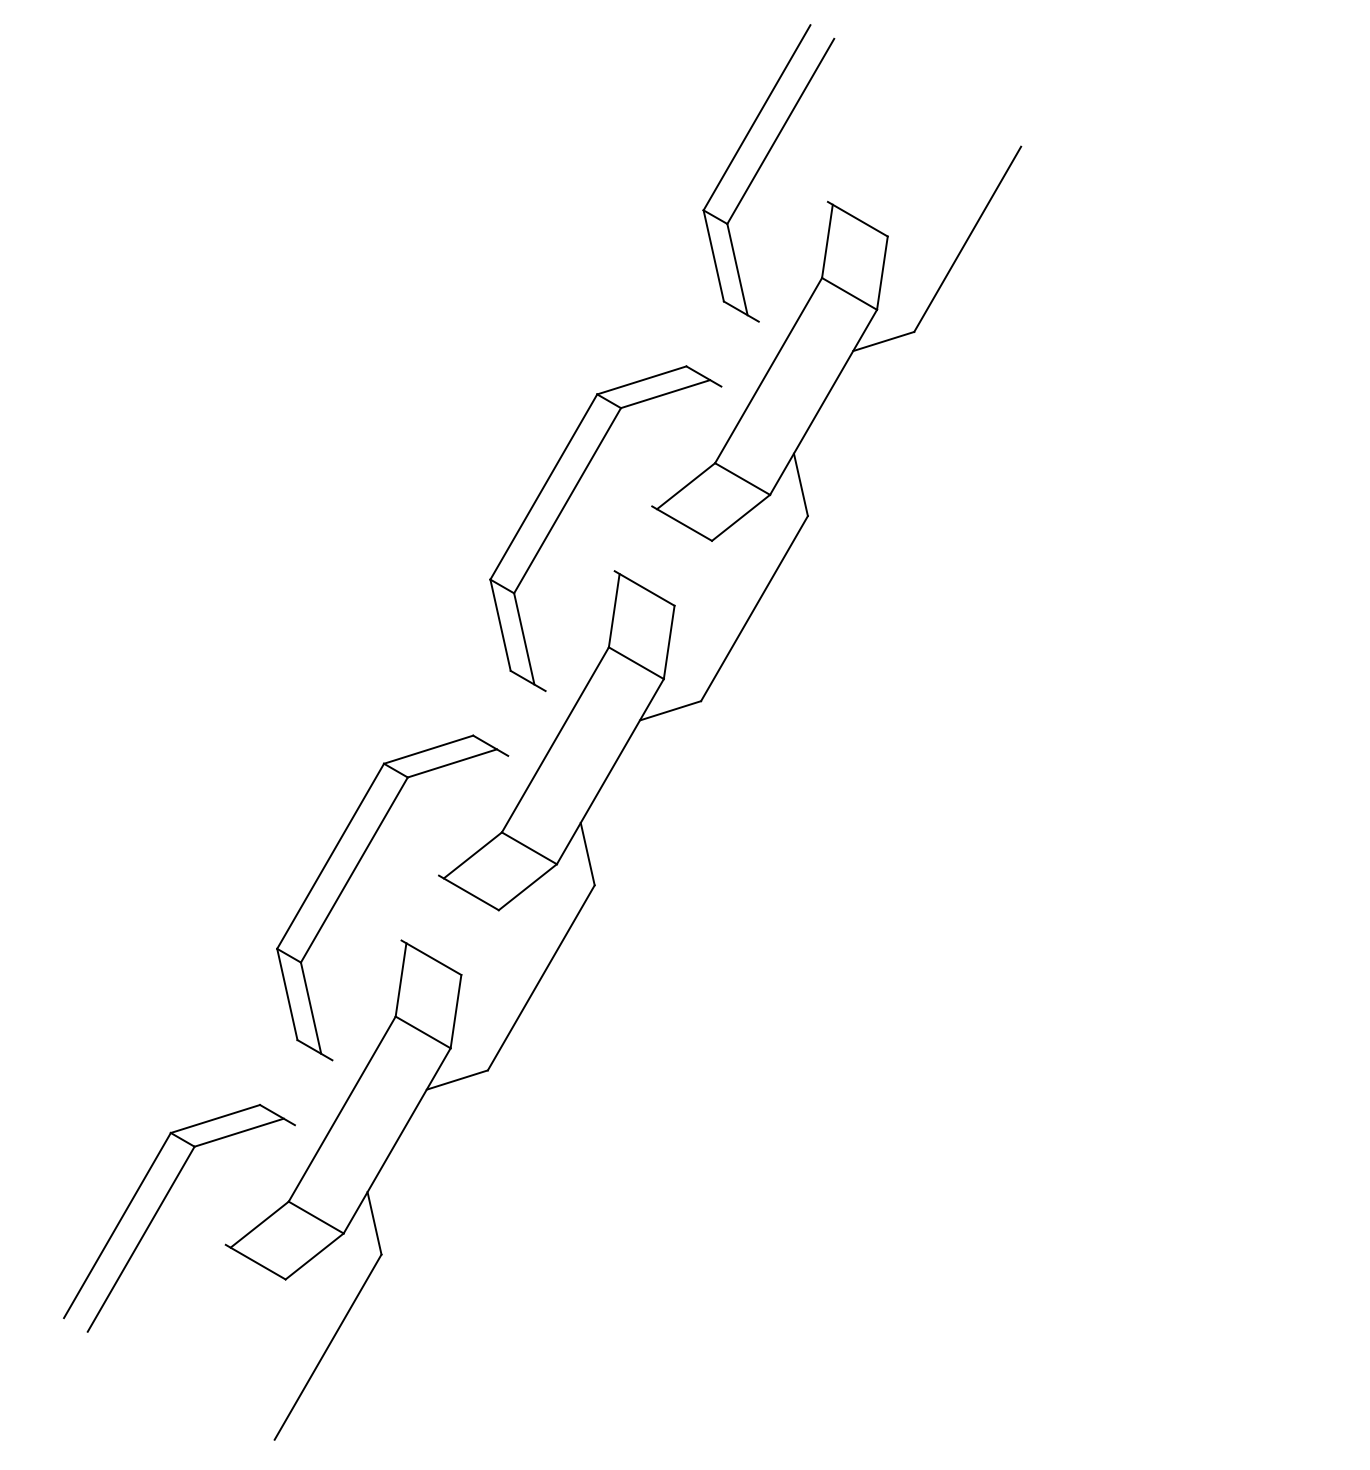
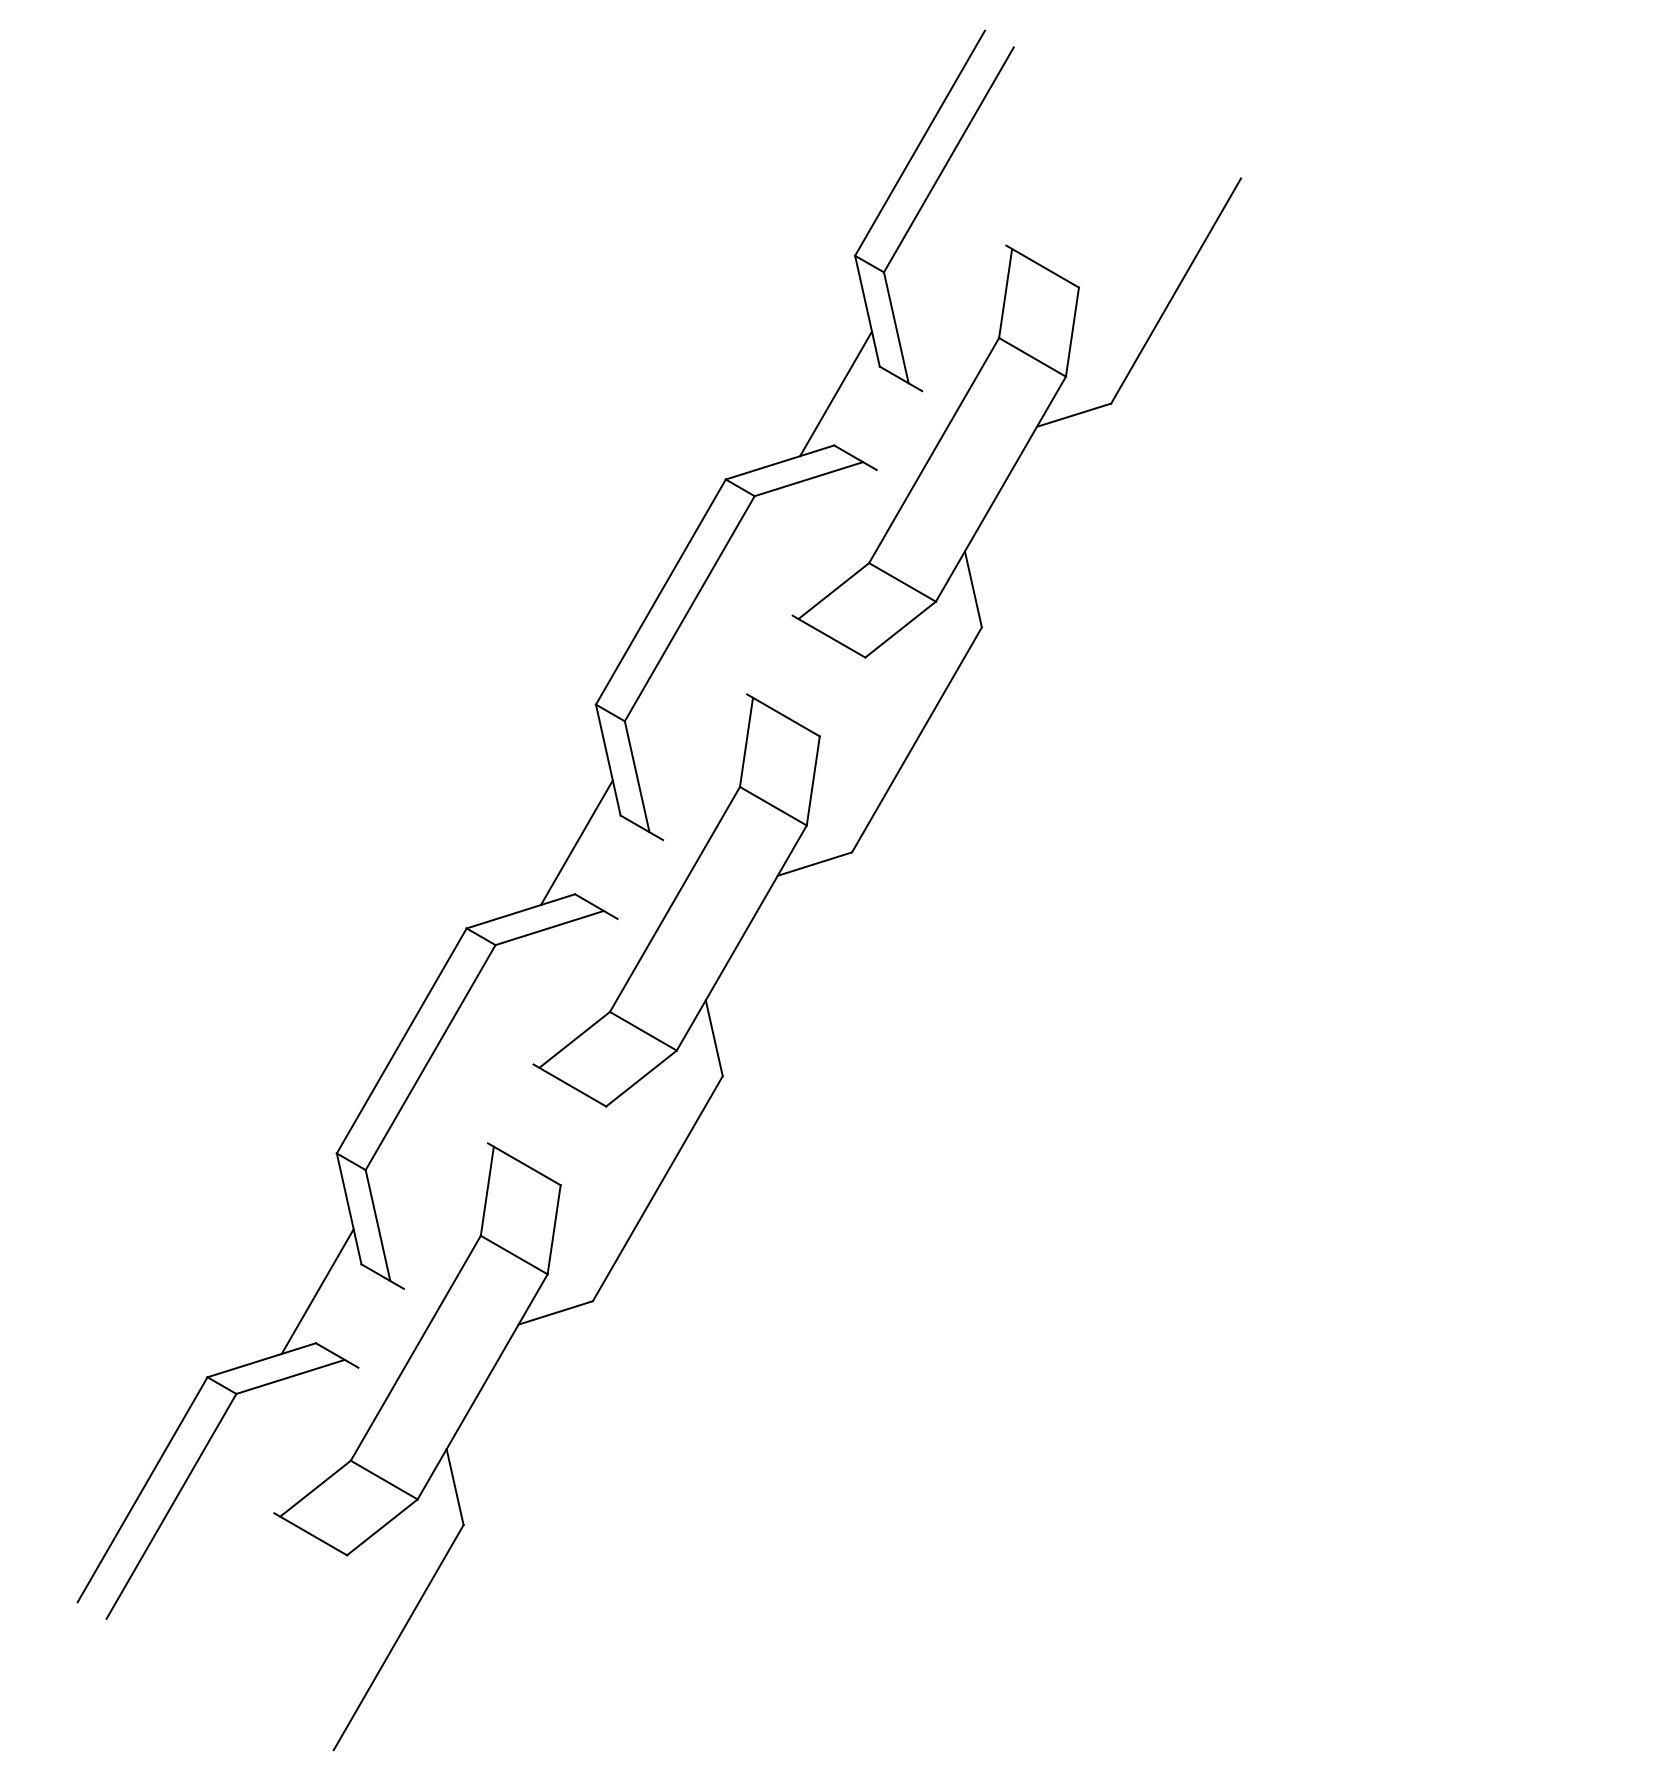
line: (687, 323) -> (835, 393), added
line: (474, 693) -> (576, 842), added
line: (261, 1062) -> (317, 1291), added

